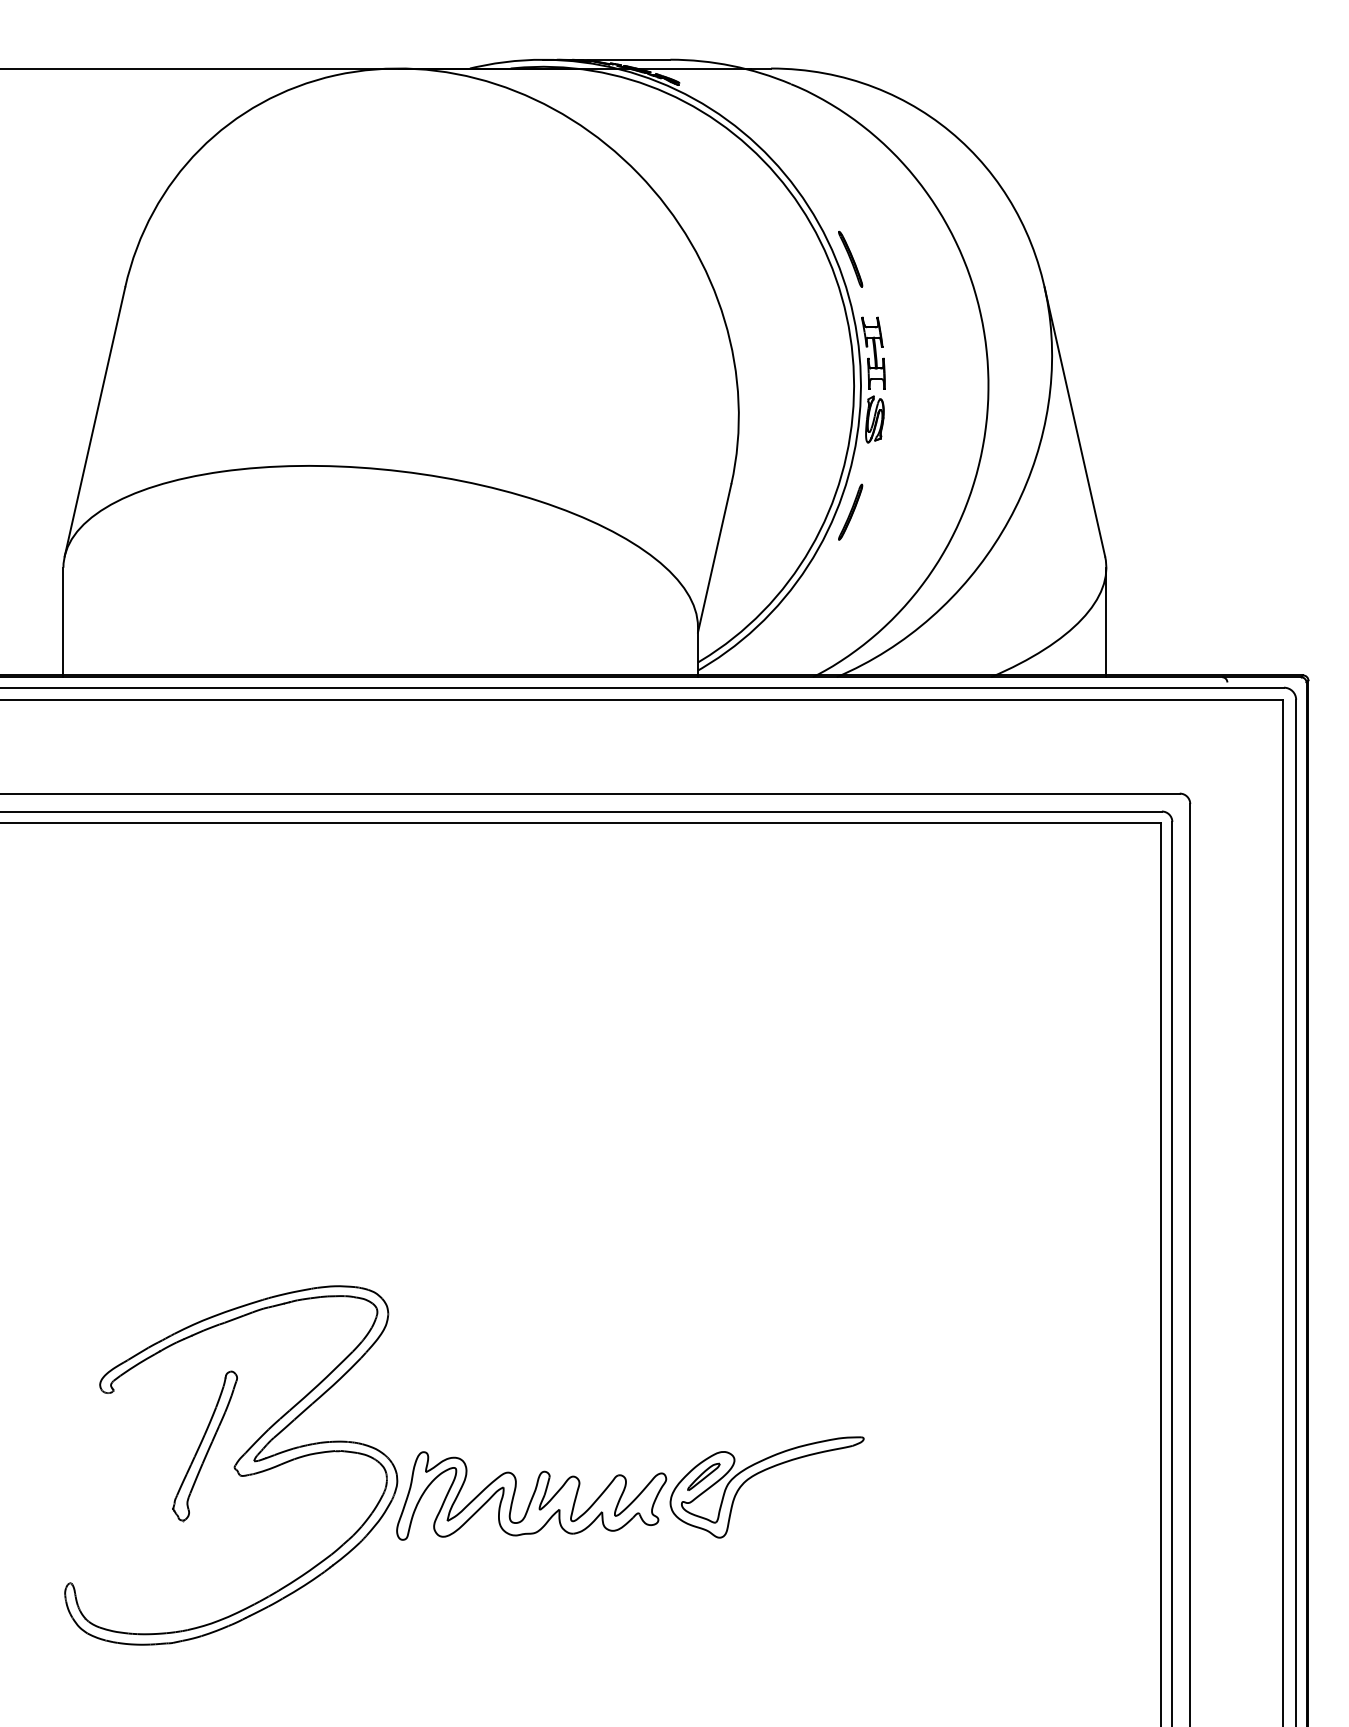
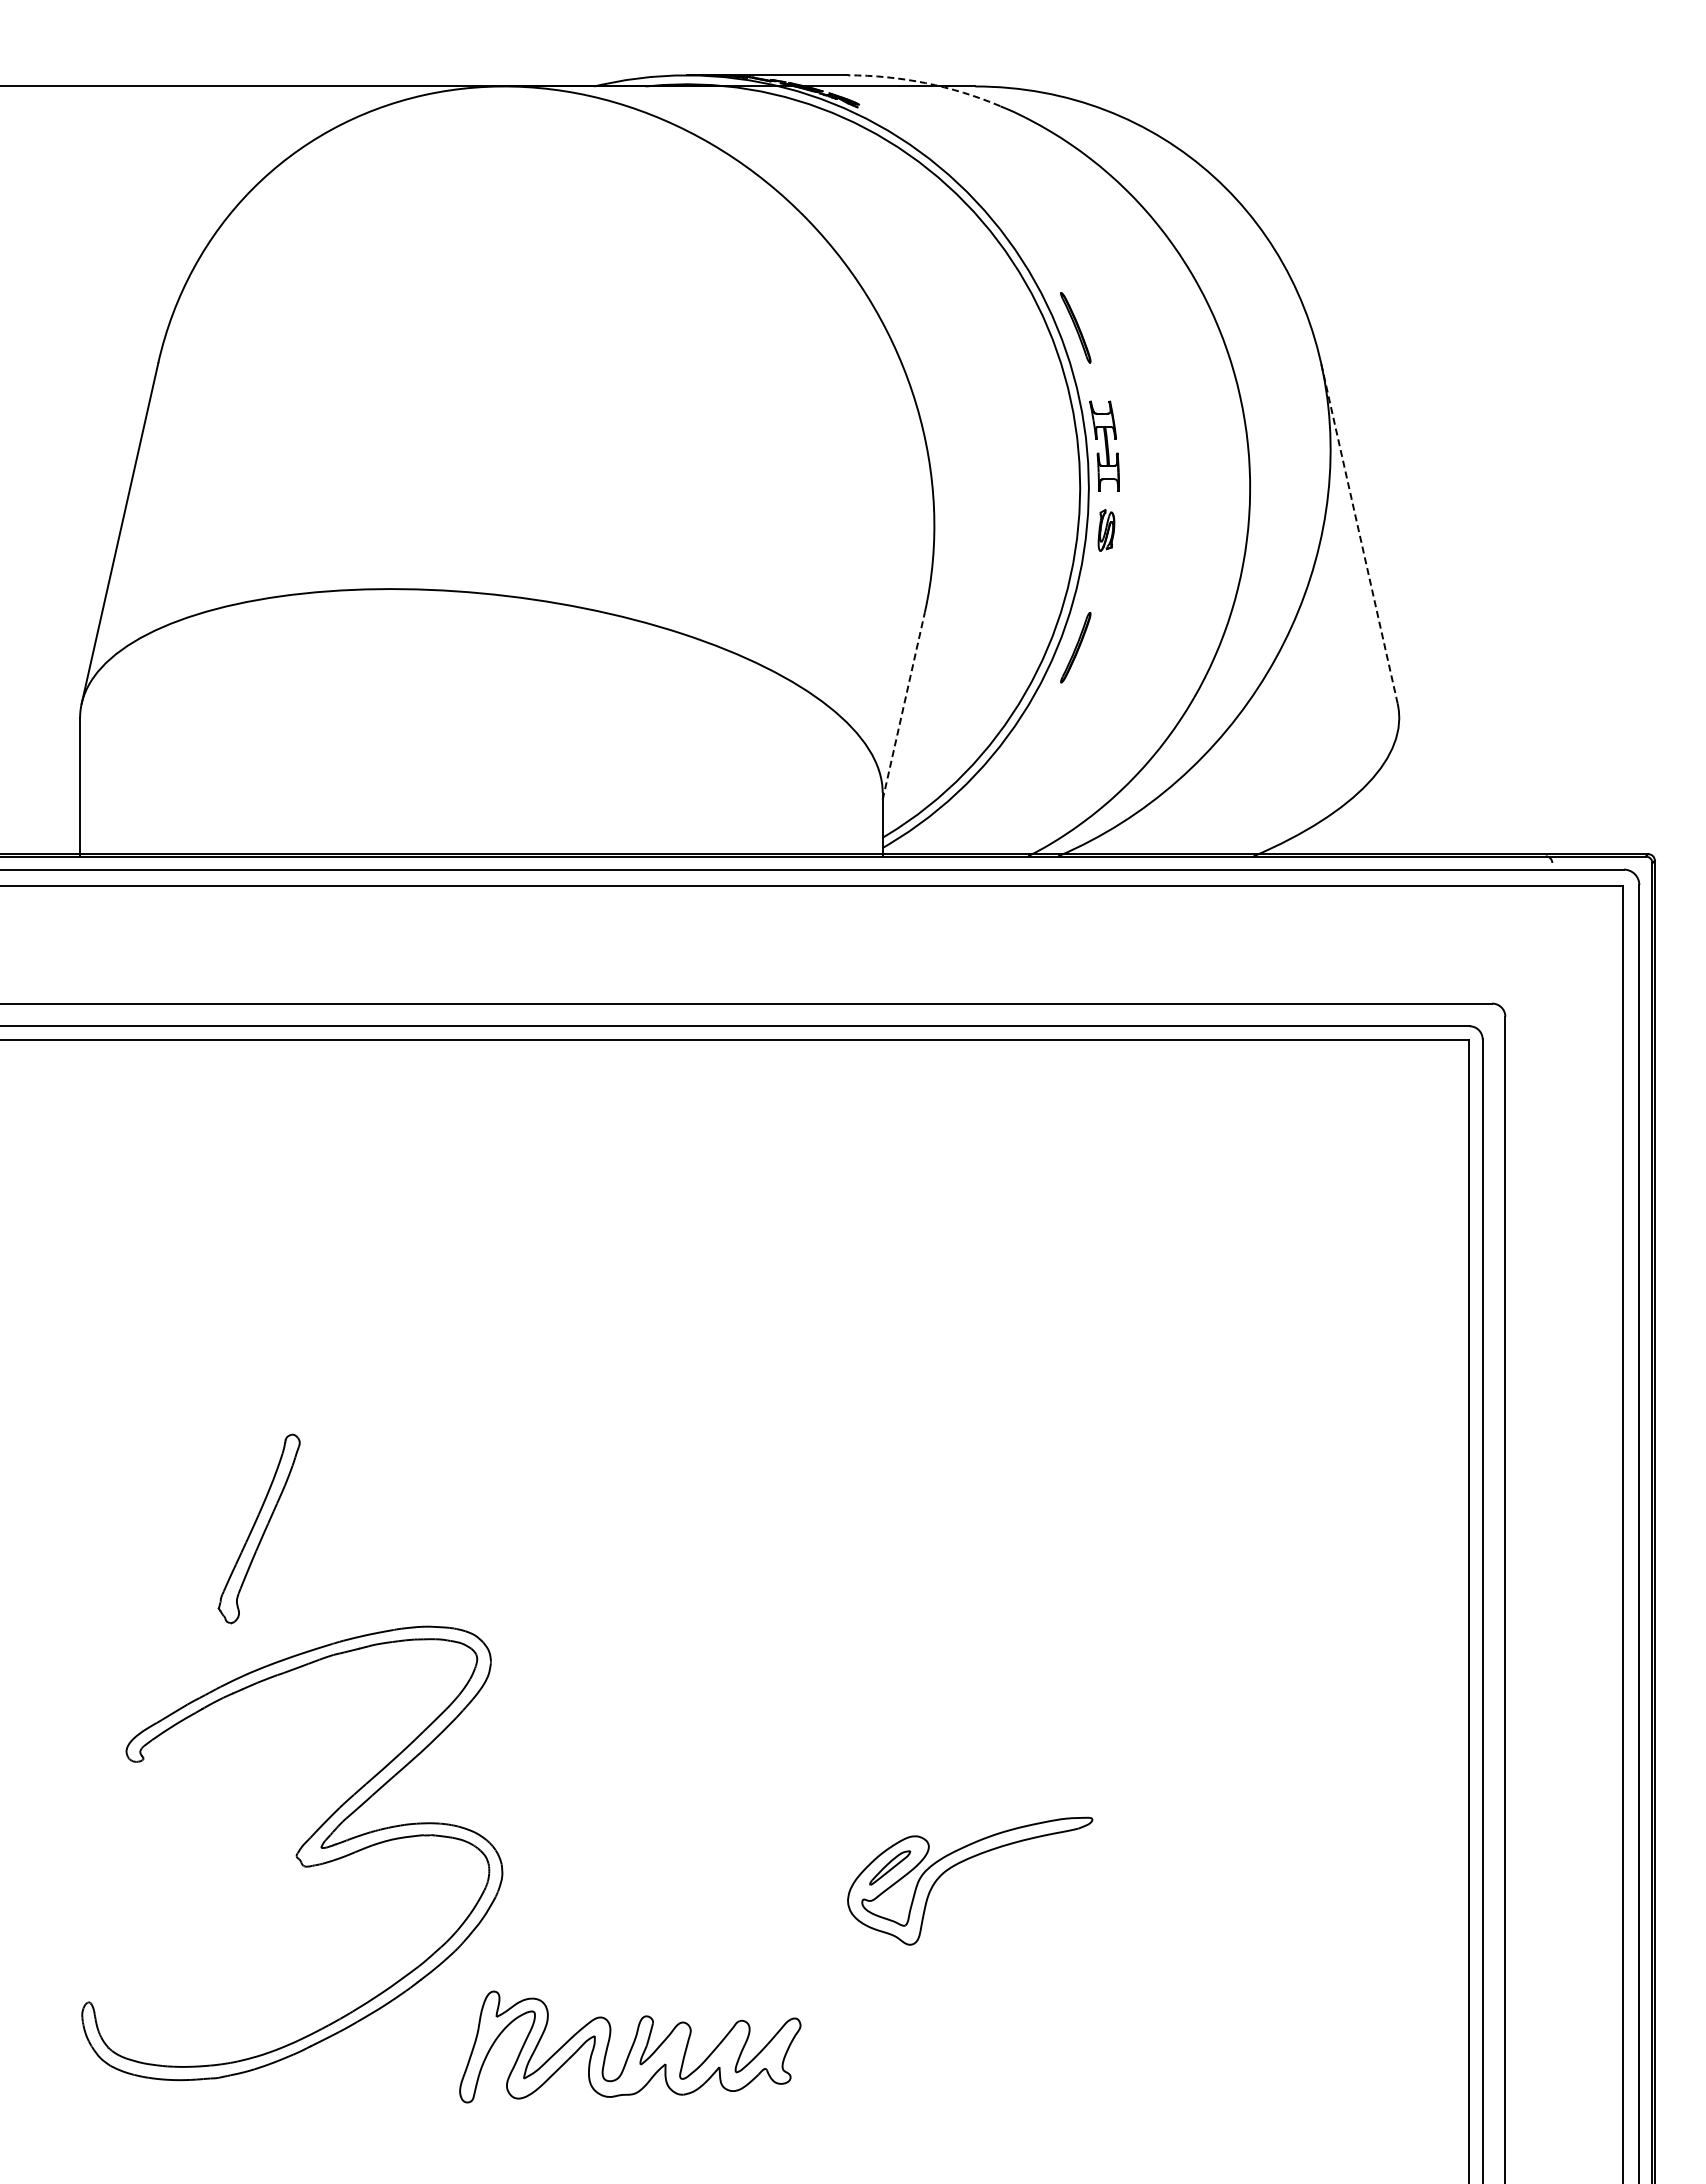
arc: (731, 66) -> (925, 83), solid -> dashed
part: (874, 419) -> (1106, 530), size x0.7
line: (1074, 421) -> (1359, 532), solid -> dashed
line: (714, 557) -> (903, 705), solid -> dashed
line: (1106, 621) -> (1399, 786), removed
part: (204, 1445) -> (258, 1528), moved
part: (531, 1495) -> (630, 2046), moved

